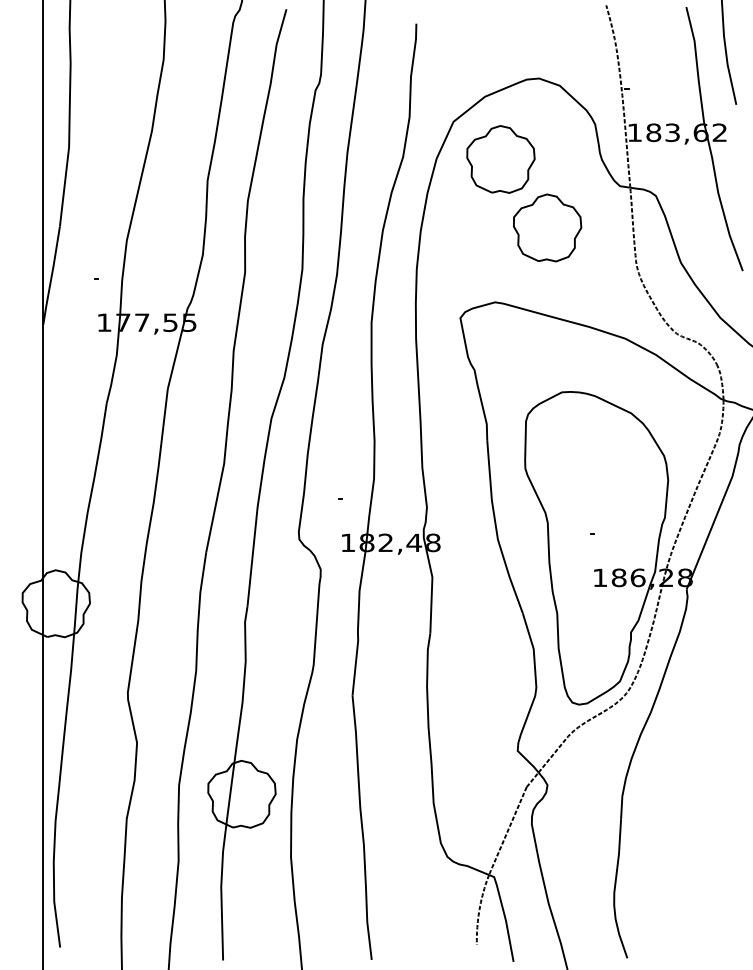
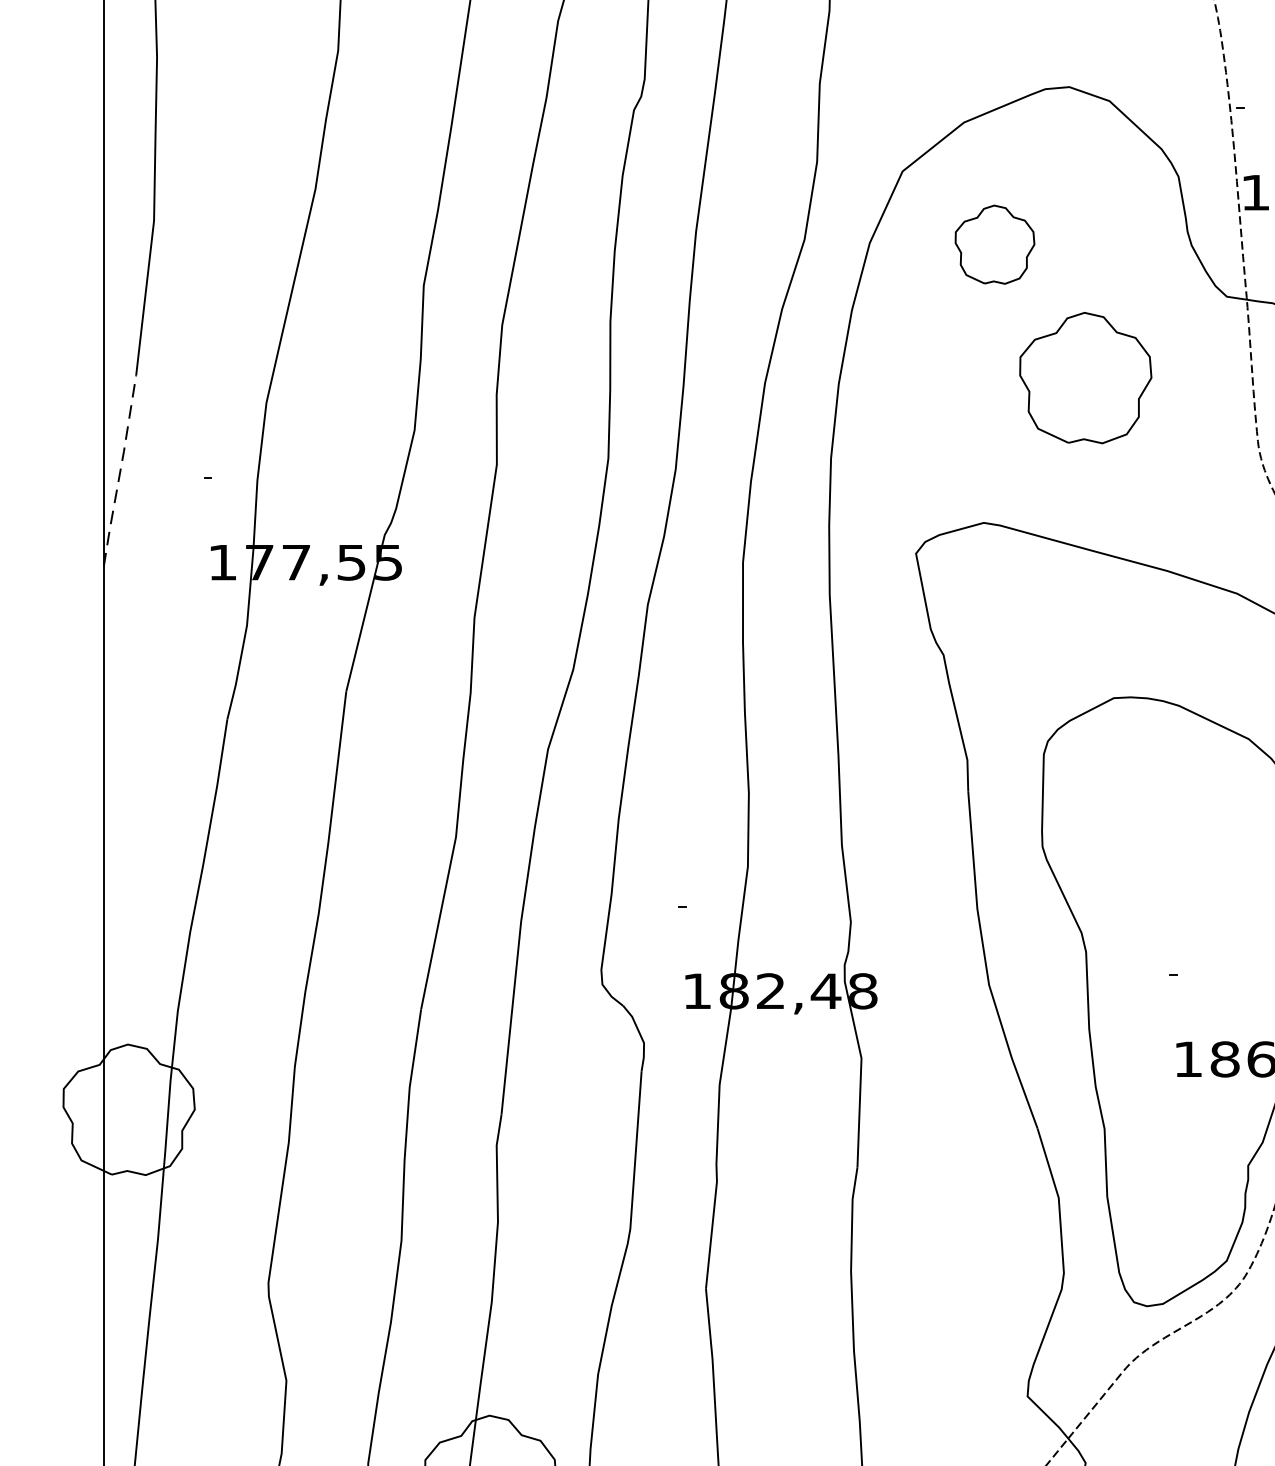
part: (500, 159) -> (994, 244), size x0.6
line: (51, 275) -> (119, 470), solid -> dashed

